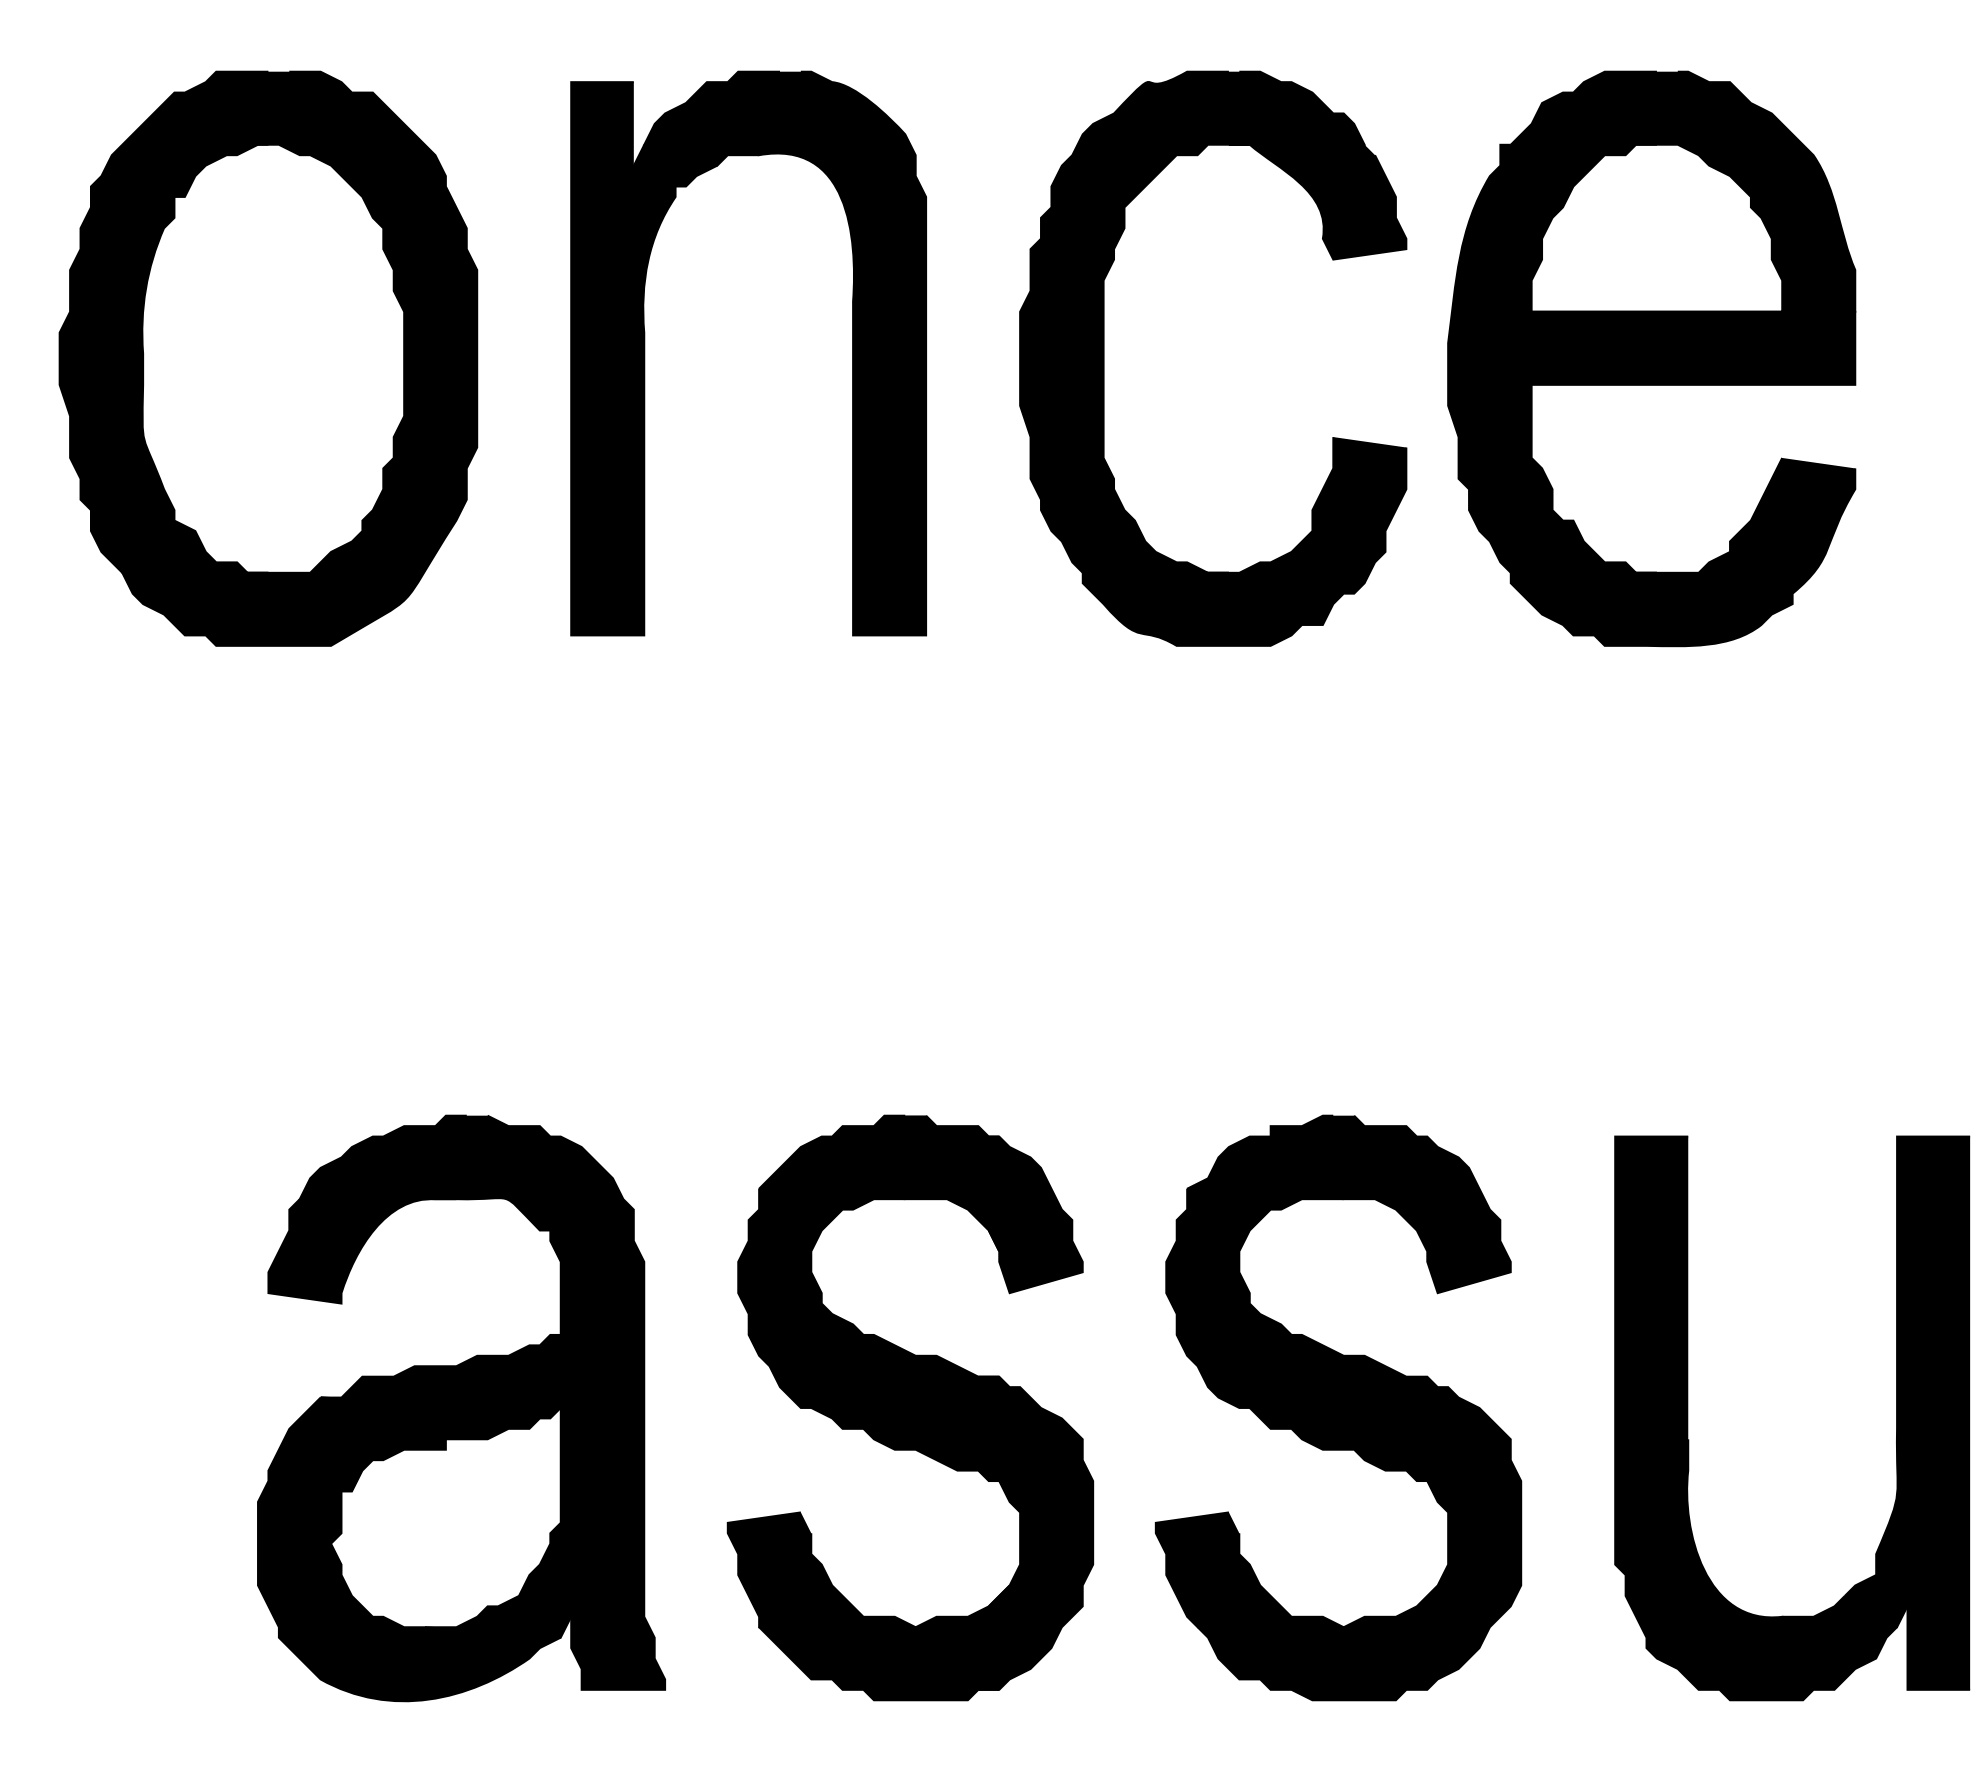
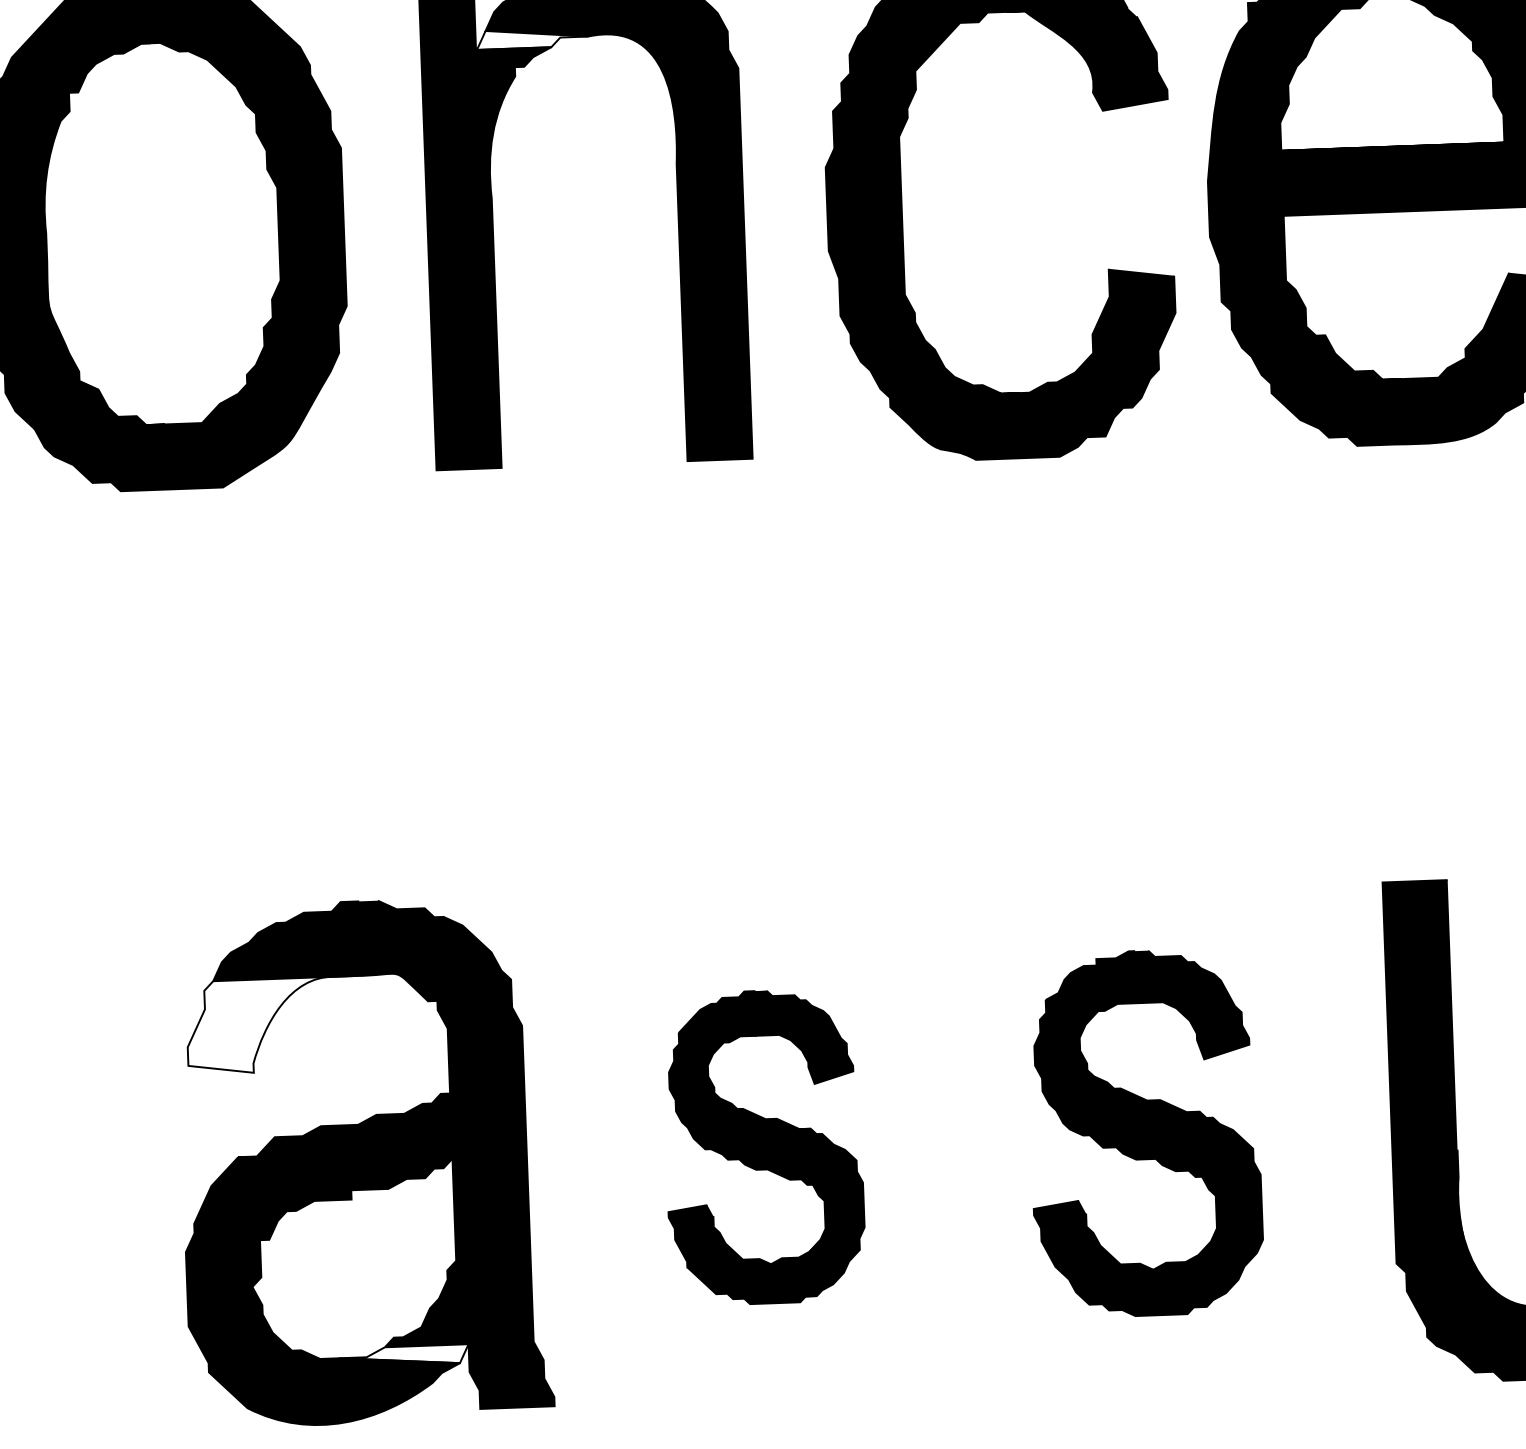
fill: (696, 154) -> (532, 37), removed
fill: (362, 1251) -> (270, 1025), removed
part: (910, 1407) -> (763, 1146), size x0.6
part: (1338, 1407) -> (1145, 1132), size x0.7
fill: (498, 1626) -> (404, 1355), removed

